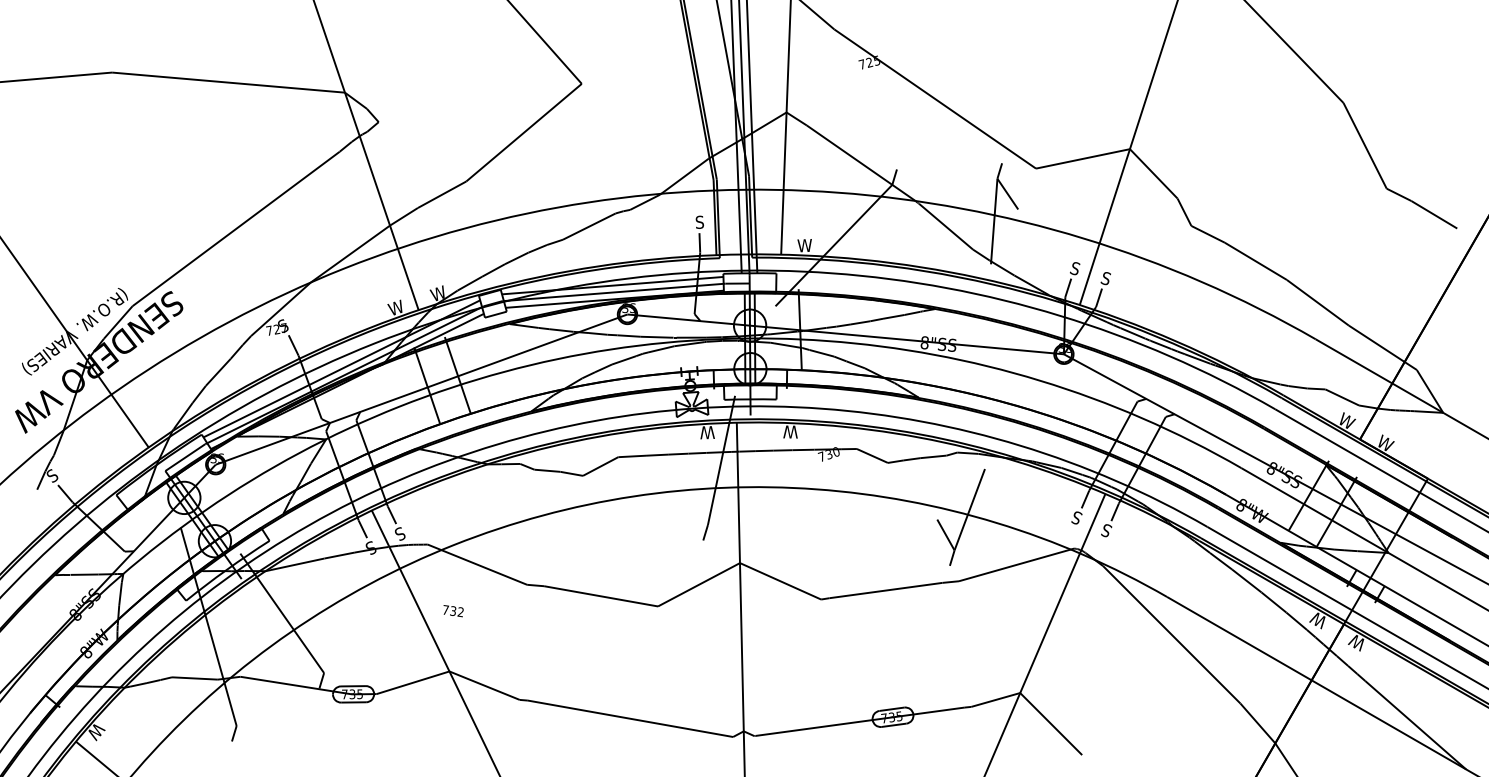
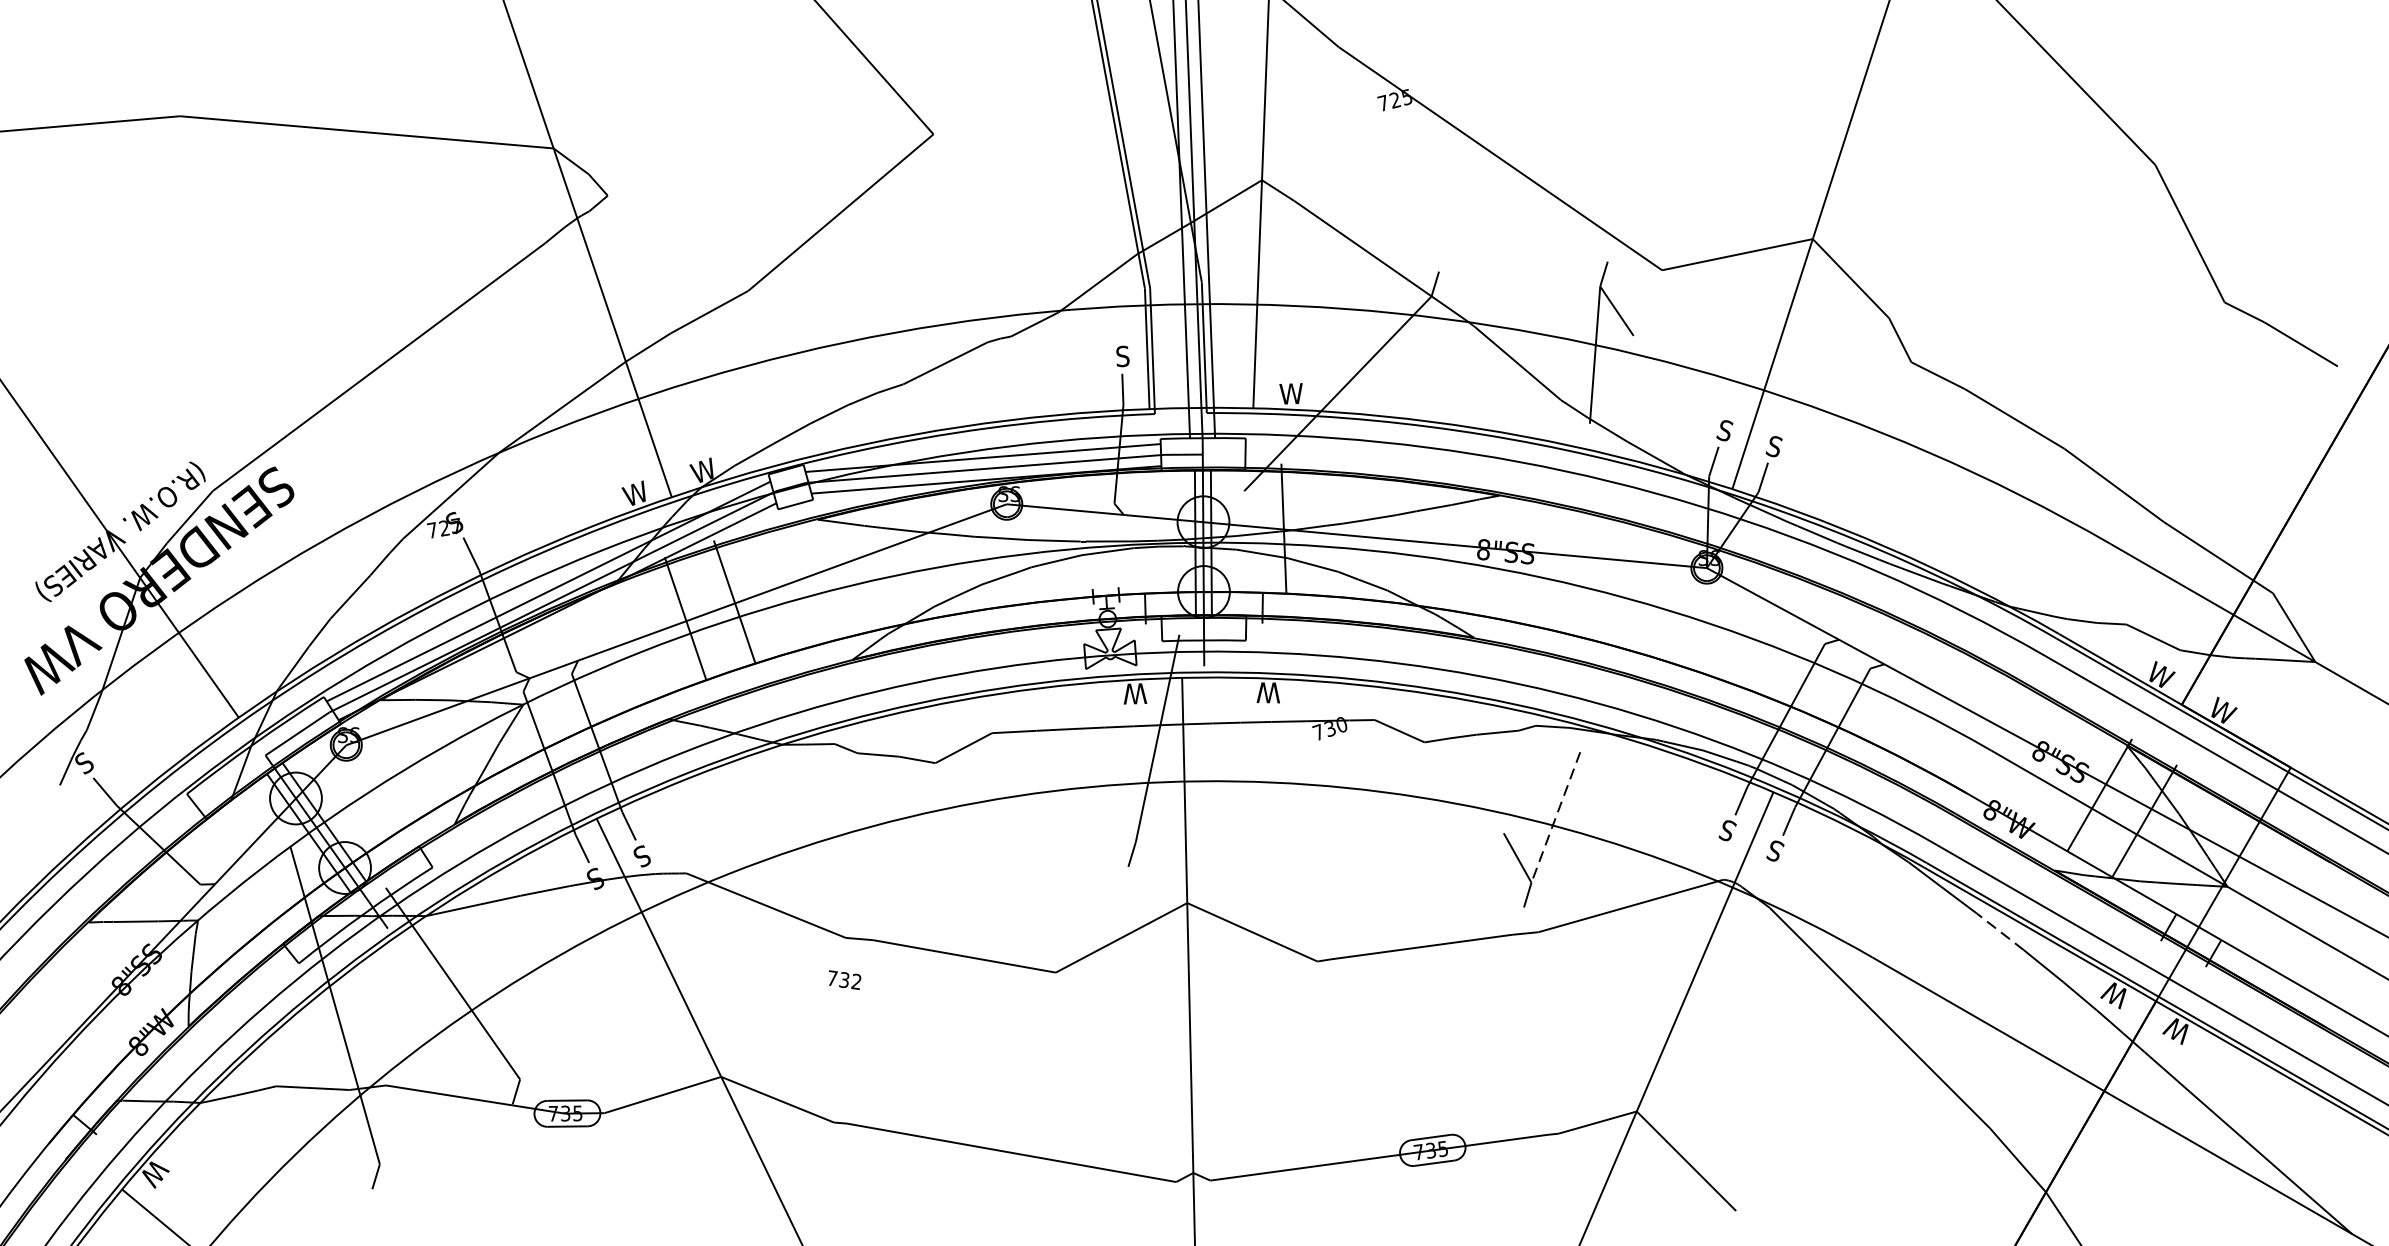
line: (969, 510) -> (1555, 818), solid -> dashed
line: (1246, 580) -> (1999, 930), solid -> dashed
text: (453, 611) -> (844, 980), moved

